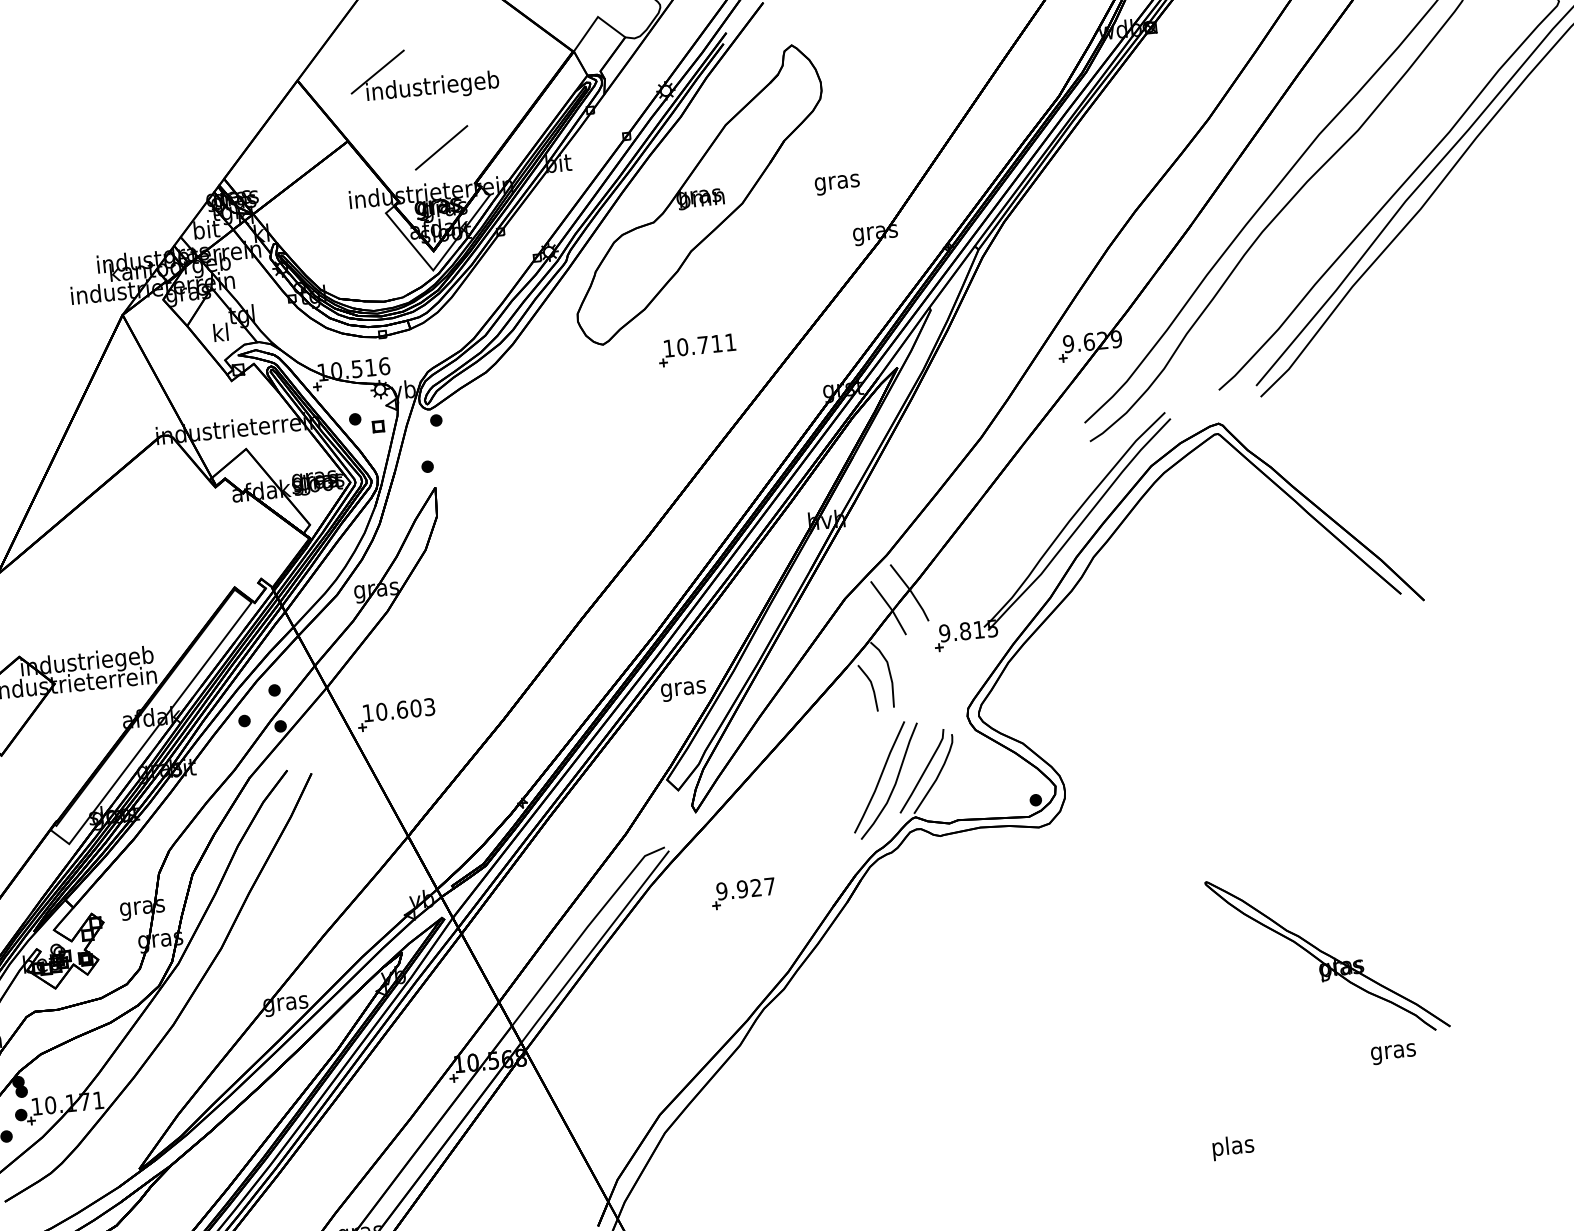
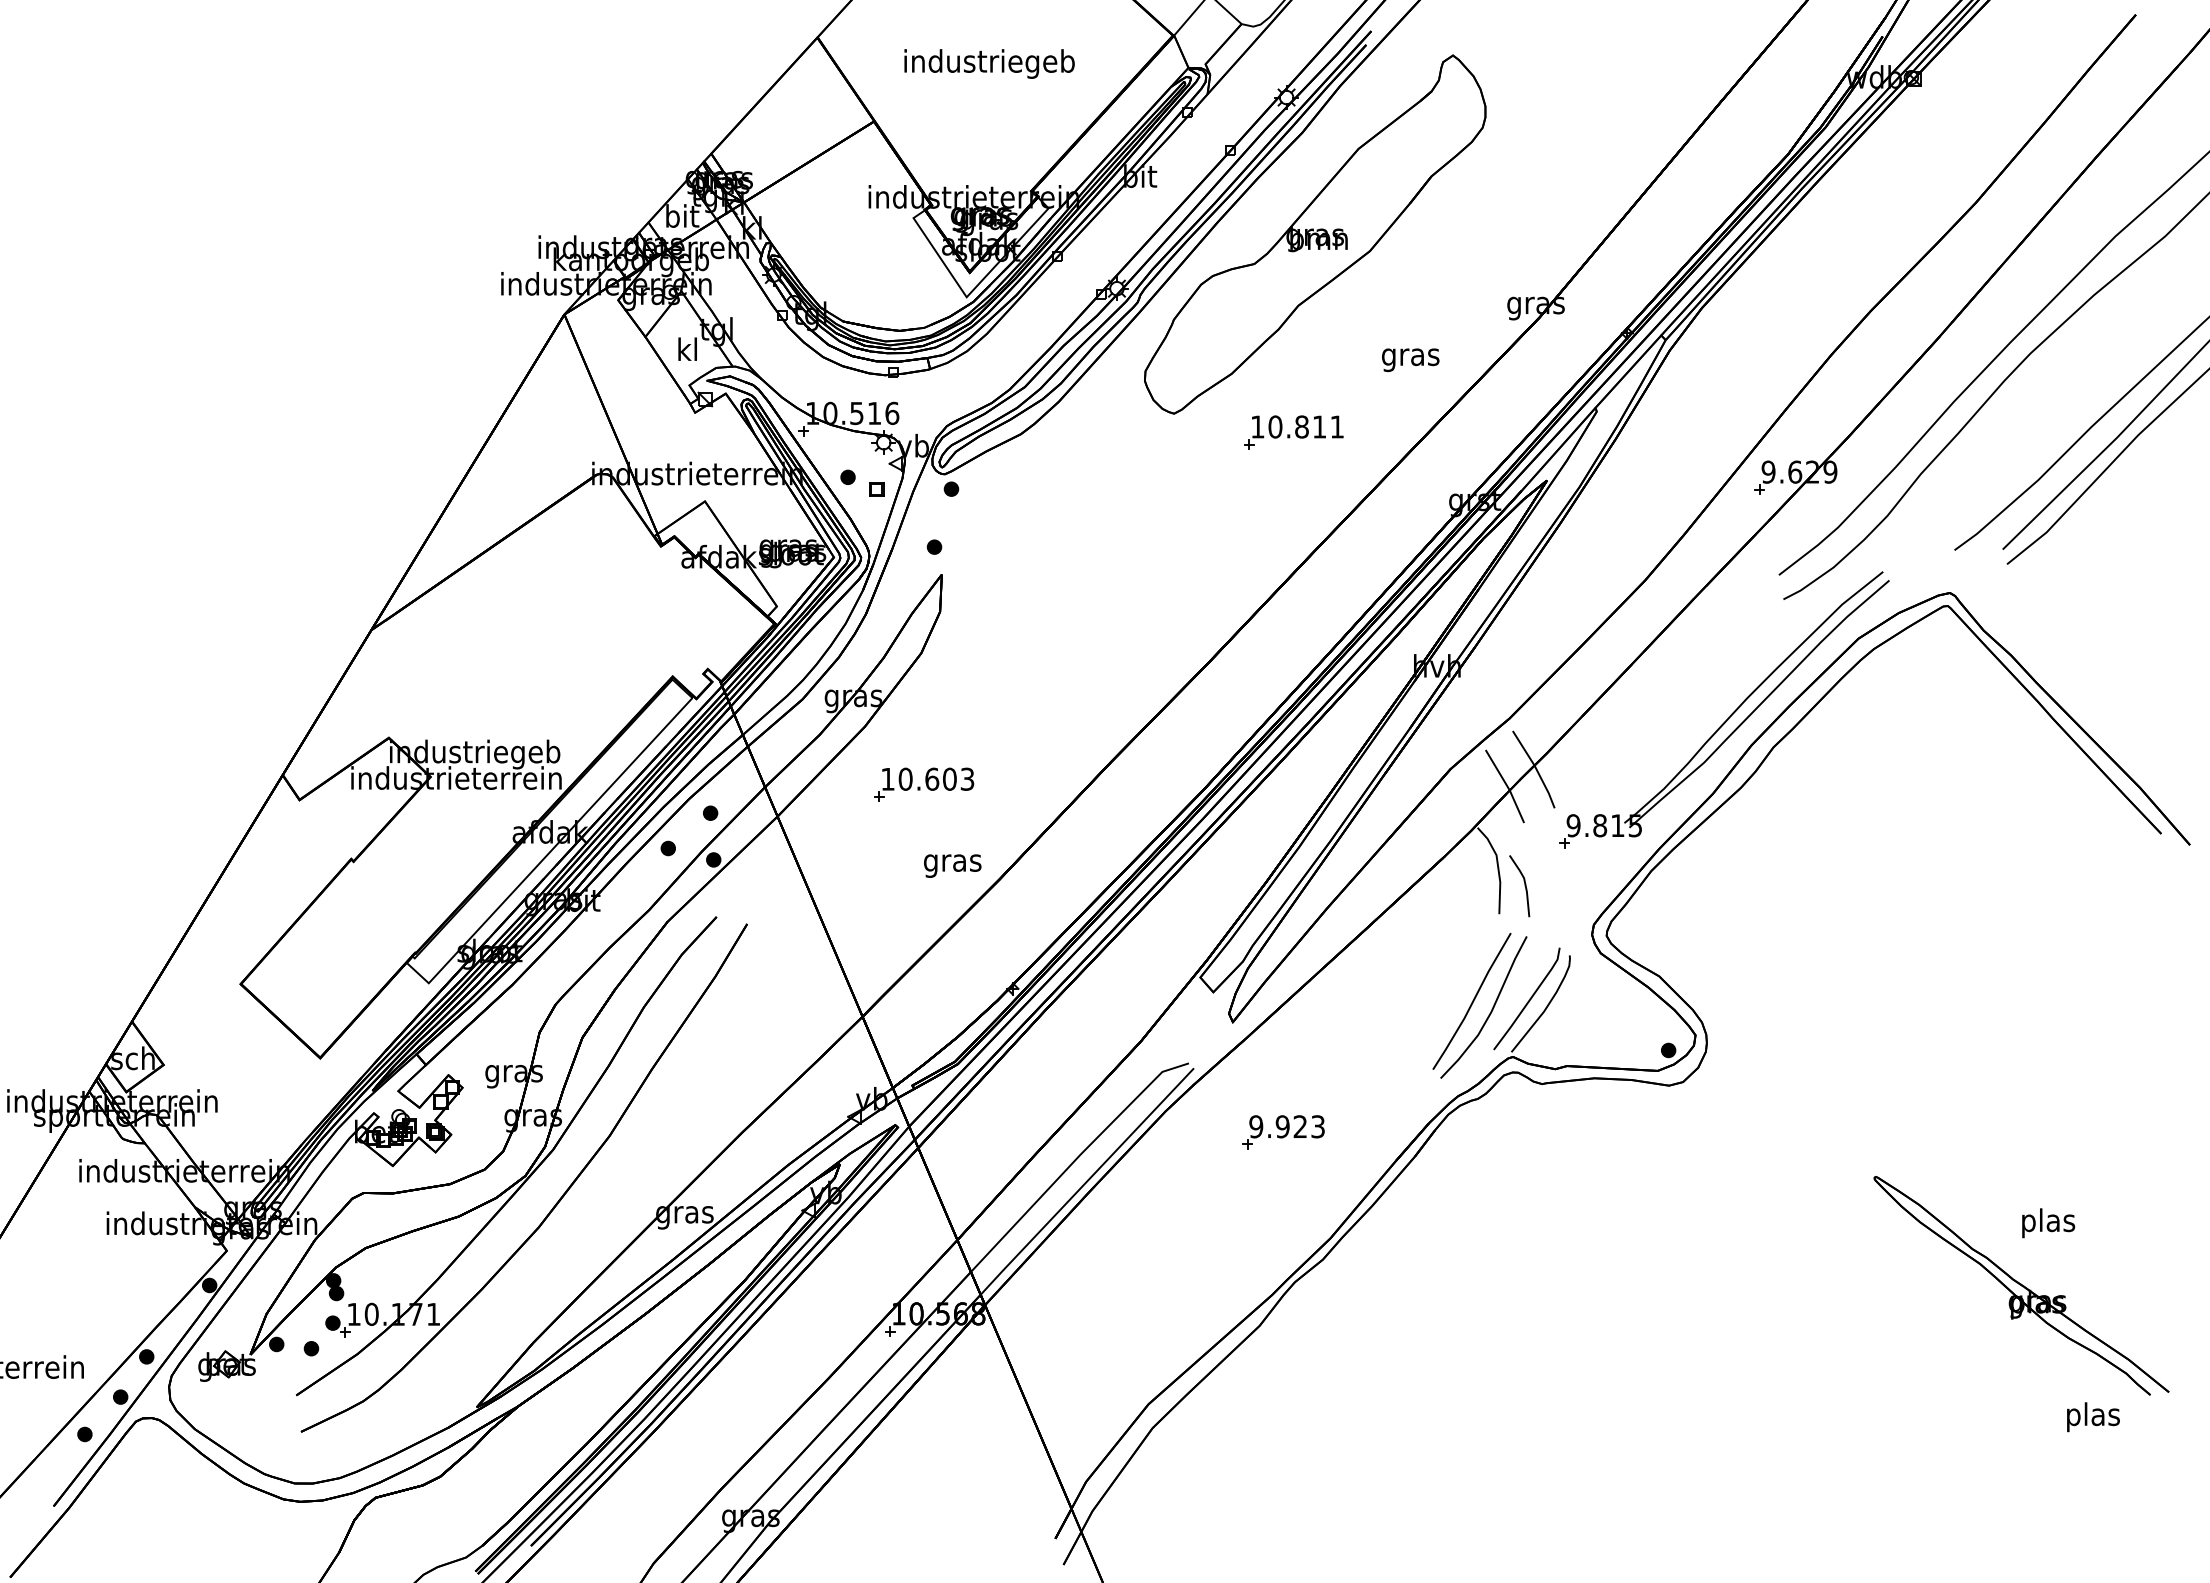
line: (378, 71) -> (921, 36), removed
line: (441, 147) -> (992, 141), removed
text: (837, 184) -> (1410, 360), moved
text: (702, 344) -> (1301, 426), 10.711 -> 10.811
line: (871, 688) -> (1524, 886), moved
text: (683, 690) -> (952, 865), moved
part: (396, 714) -> (924, 784), moved
text: (769, 886) -> (1317, 1126), 9.927 -> 9.923
text: (1392, 1052) -> (2092, 1417), gras -> plas
text: (1233, 1147) -> (2048, 1223), moved

